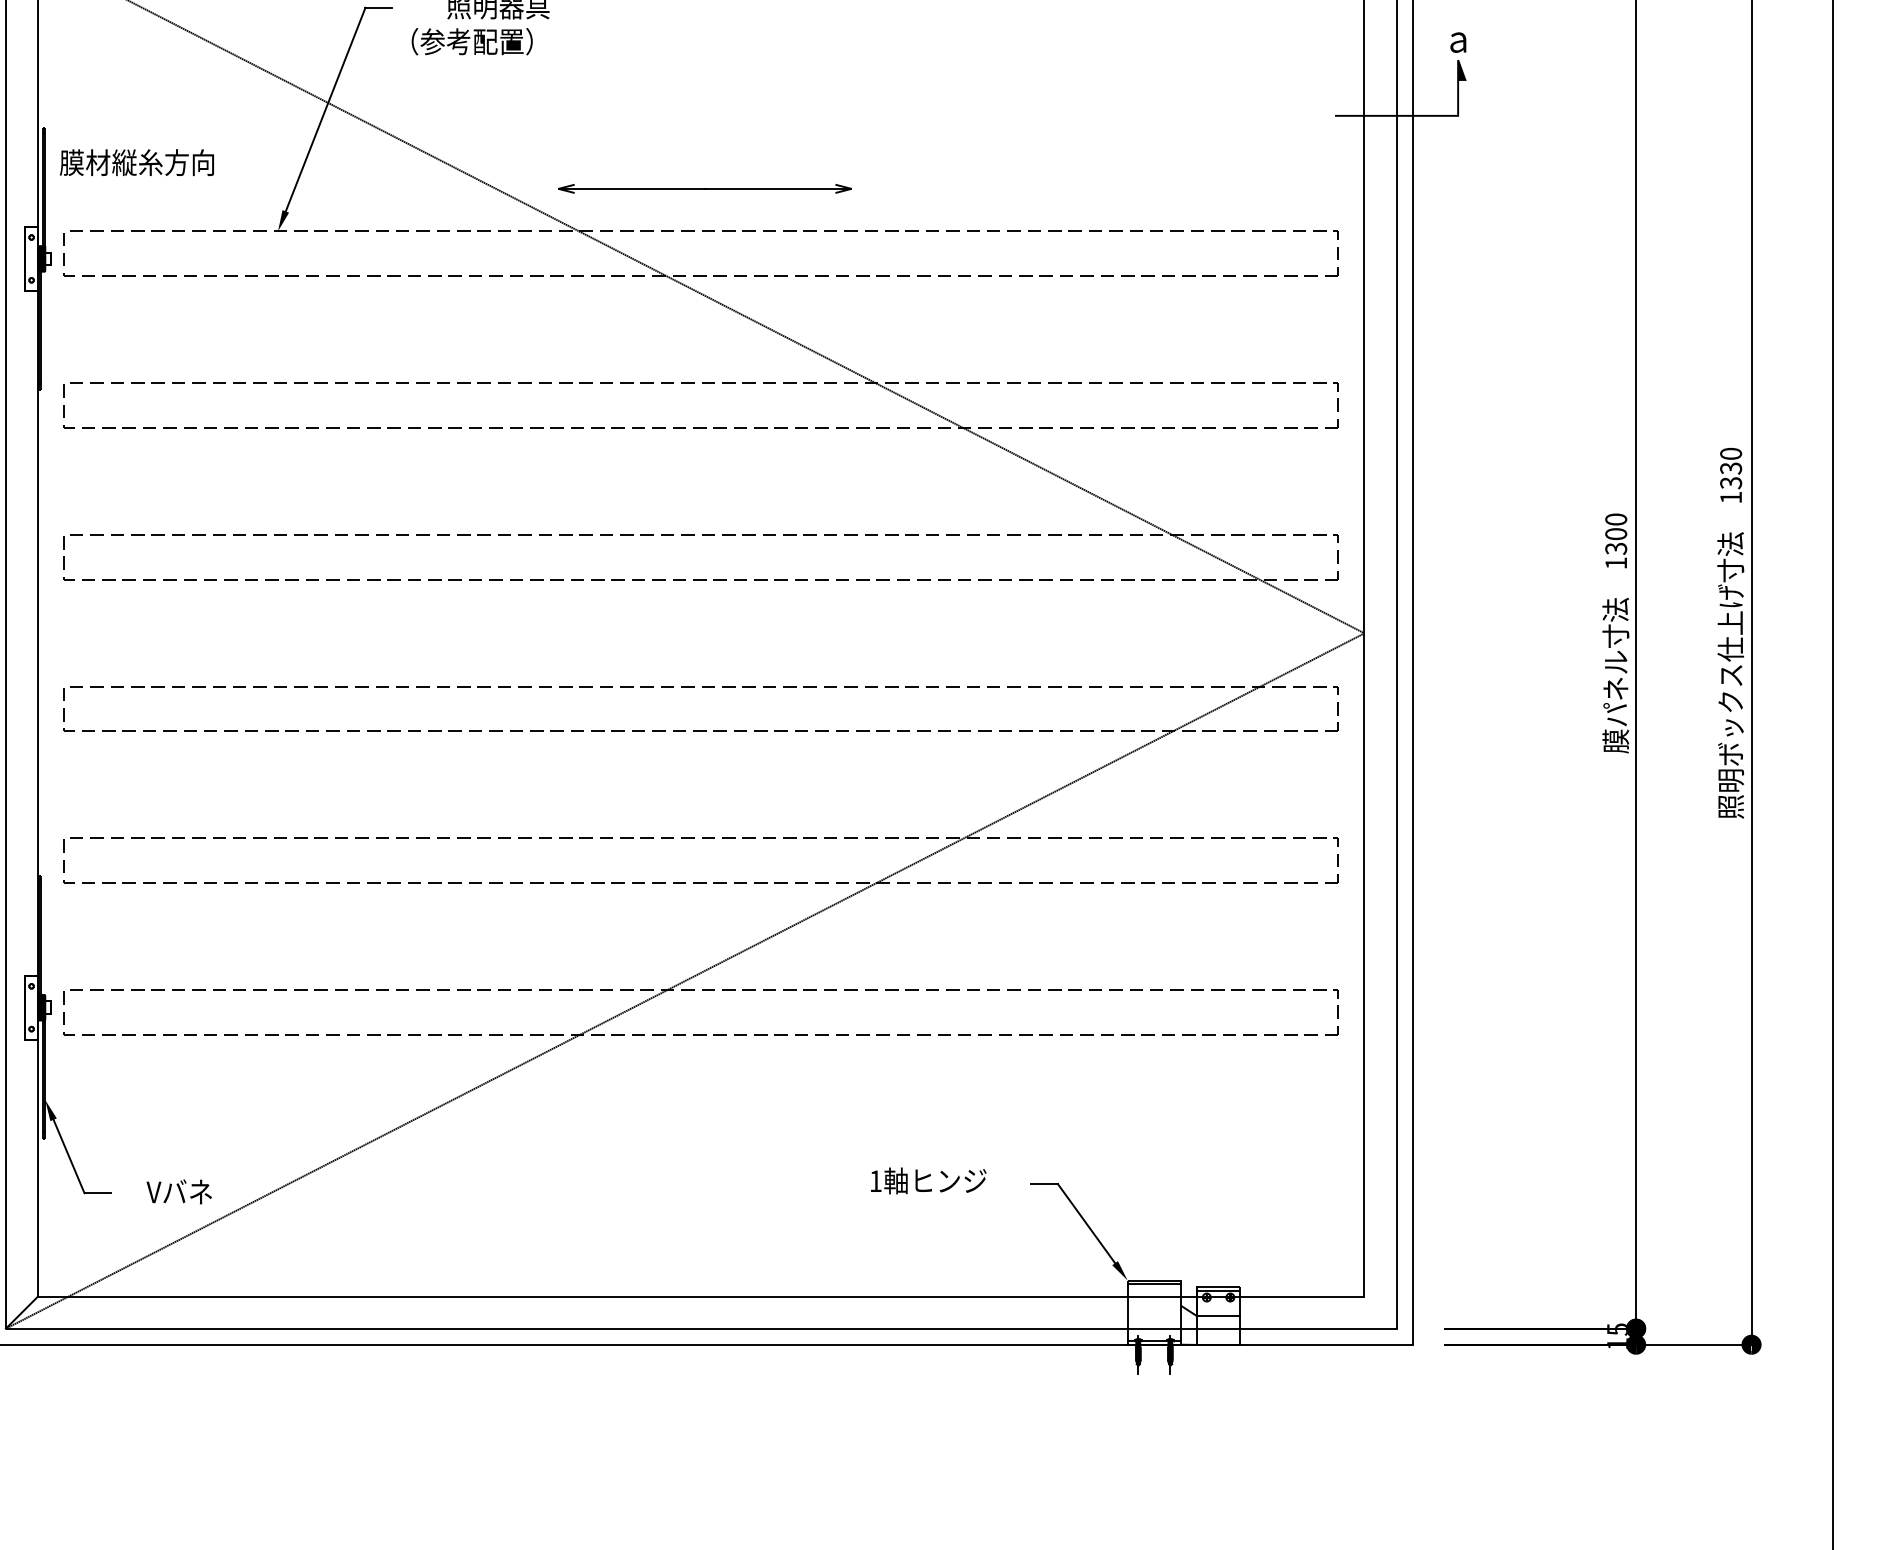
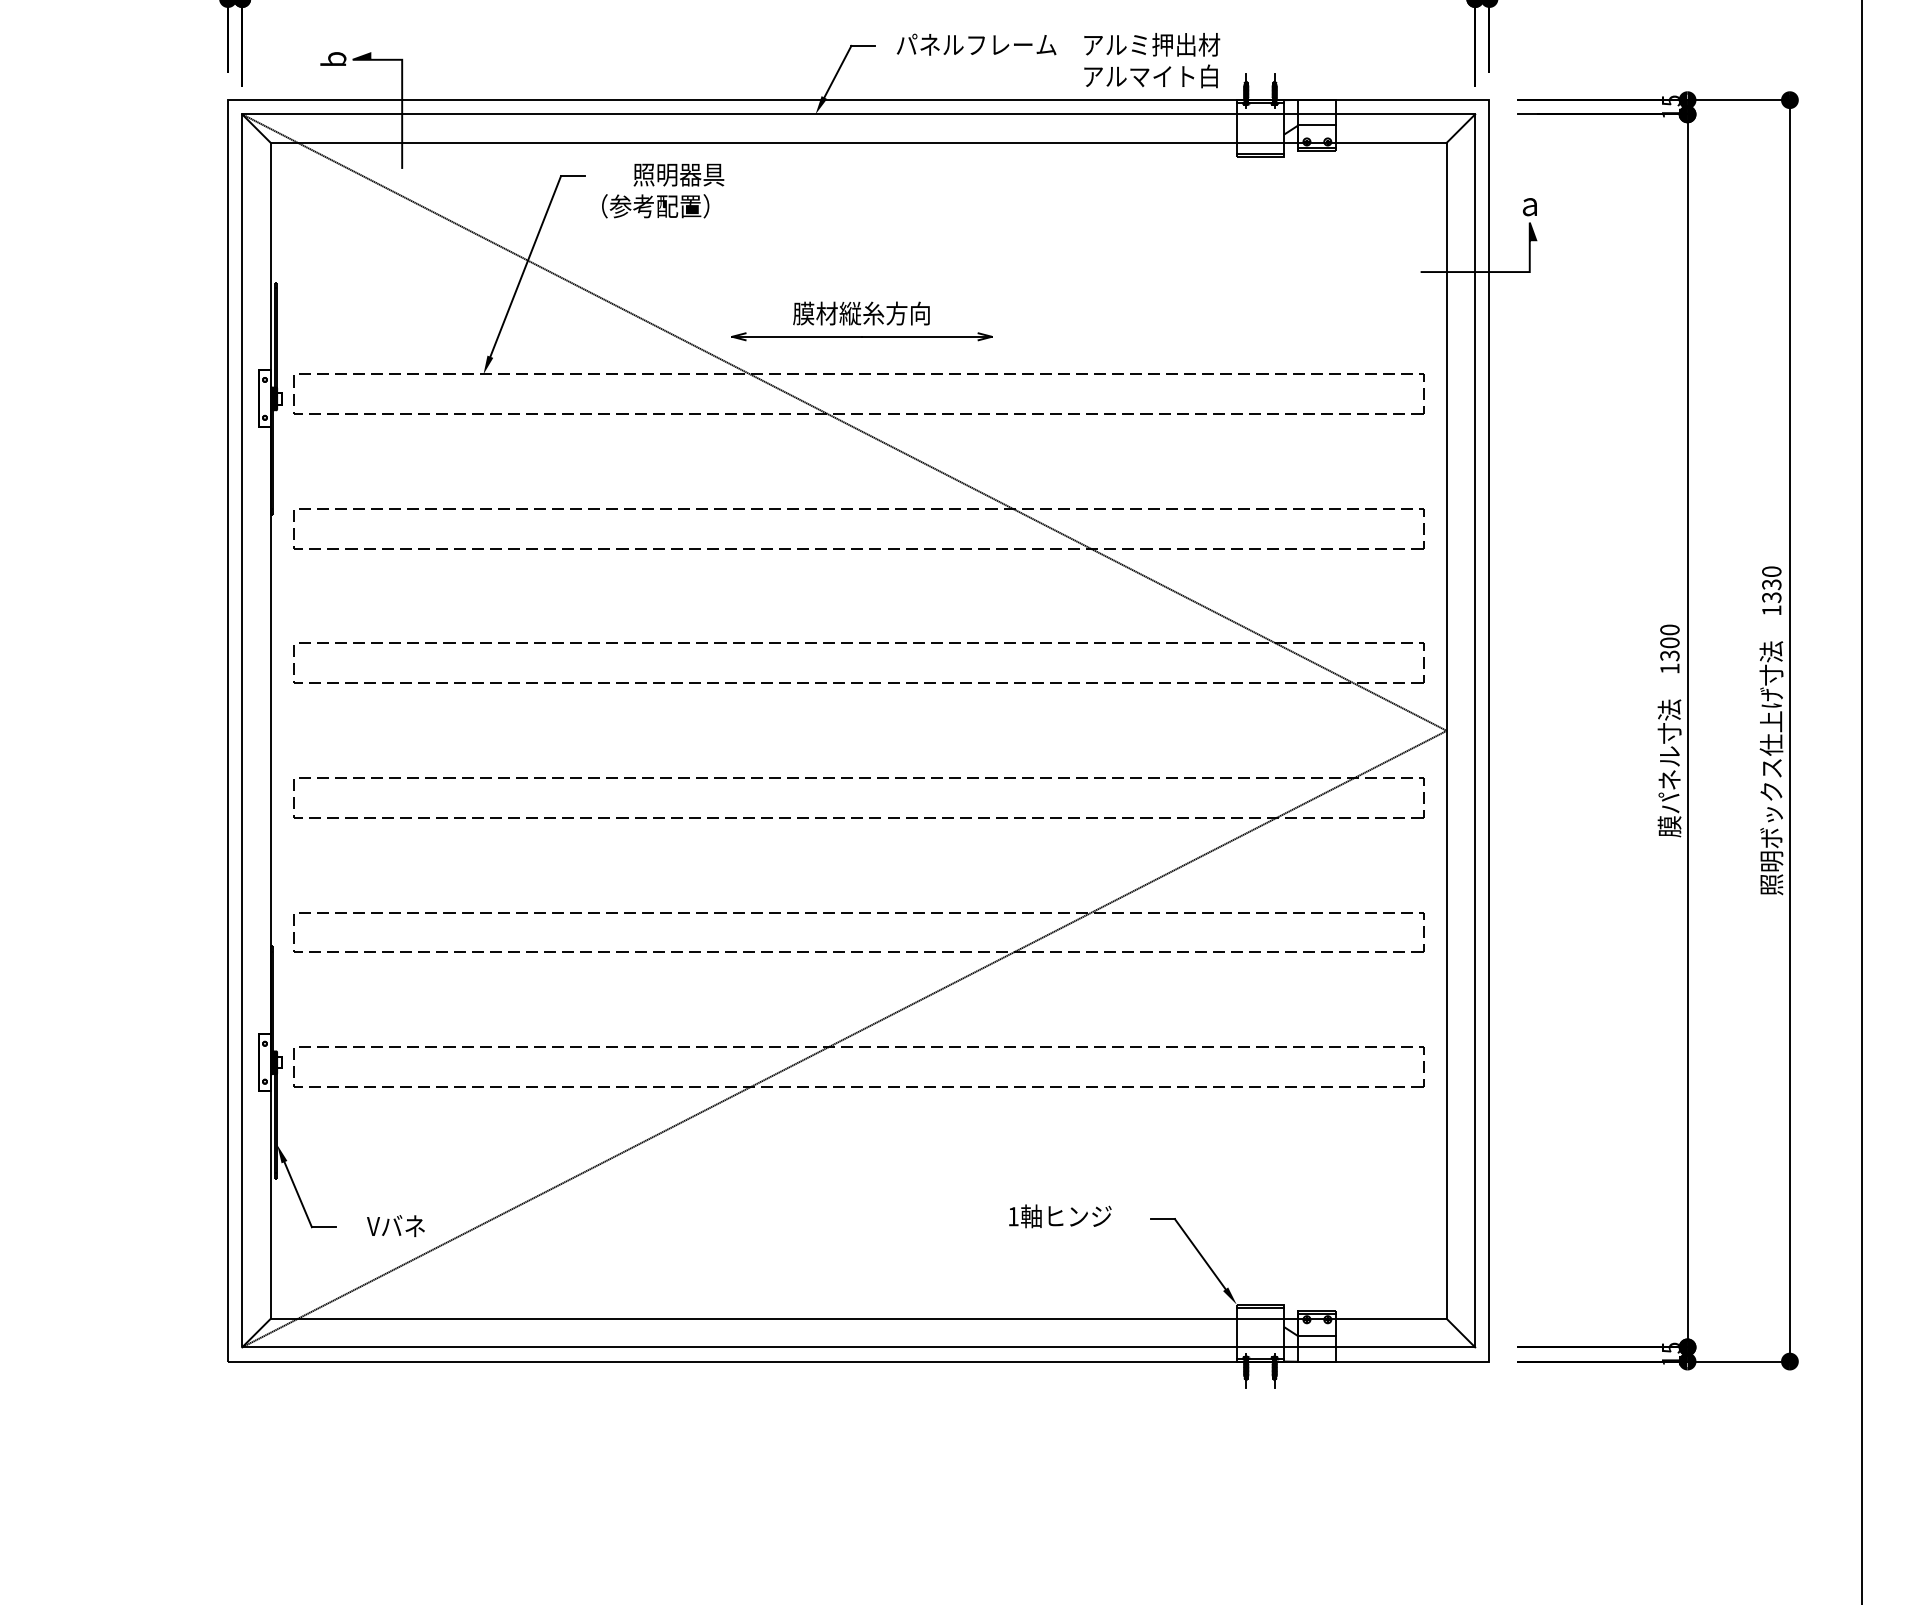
text: (137, 162) -> (861, 313), moved
line: (1380, 1311) -> (1460, 1332), added

